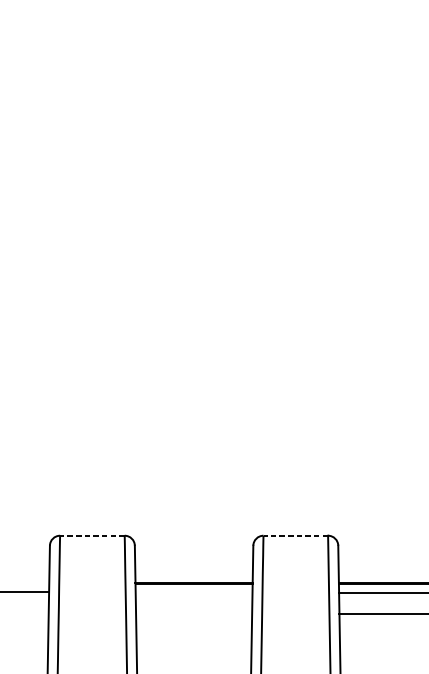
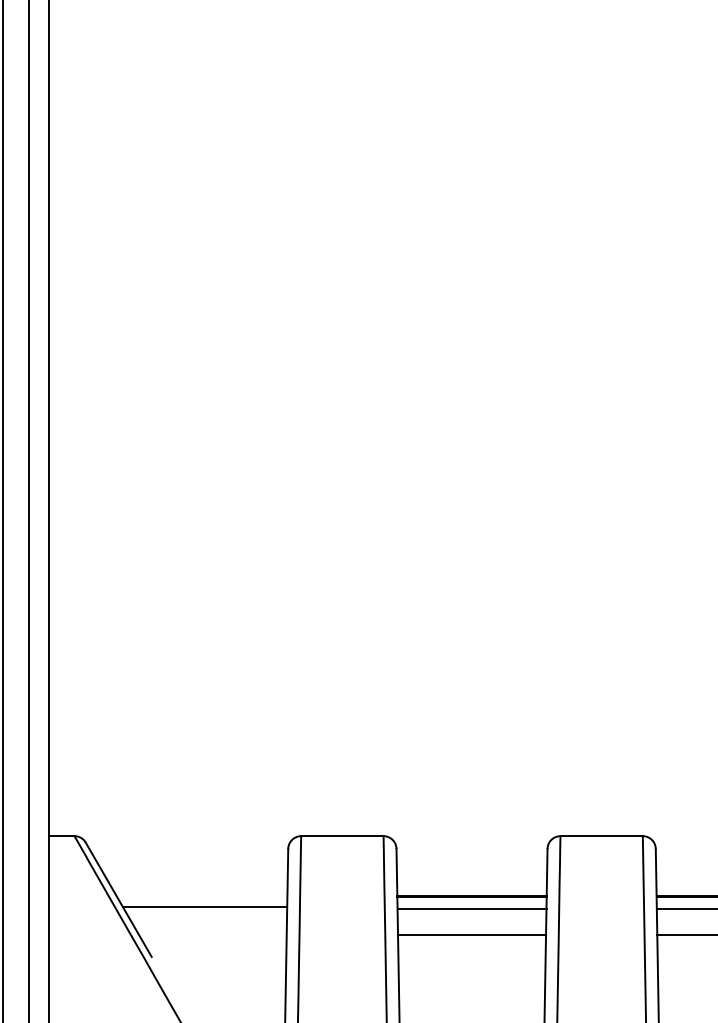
line: (91, 535) -> (341, 836), dashed -> solid
line: (295, 535) -> (601, 836), dashed -> solid
line: (193, 593) -> (471, 909), added
line: (193, 613) -> (471, 935), added

